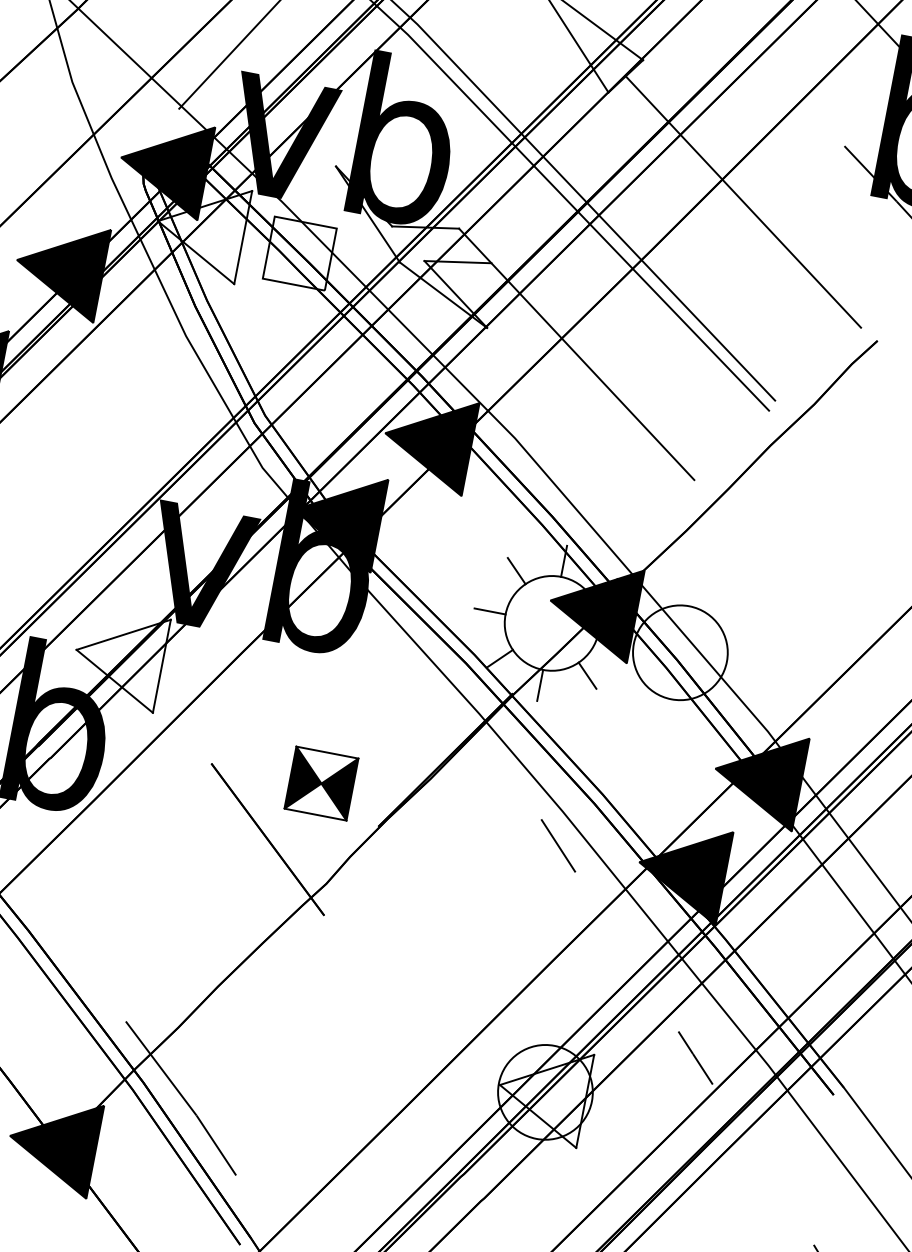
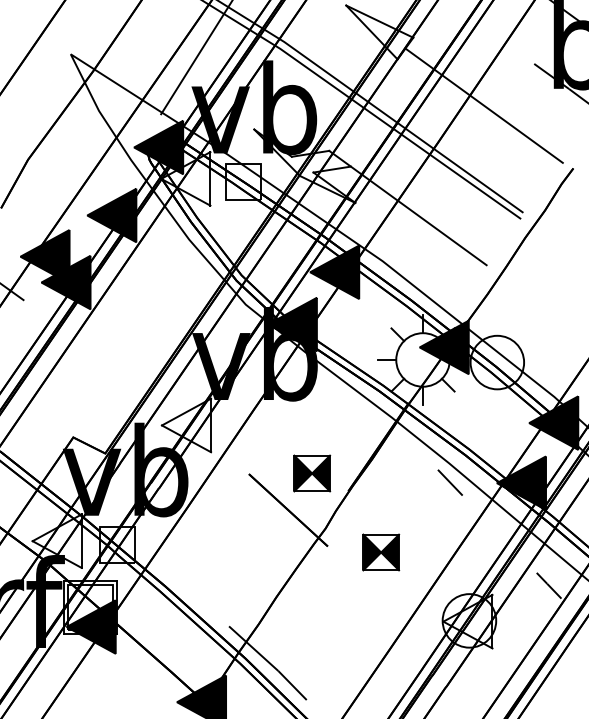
part: (415, 944) -> (381, 552), added

